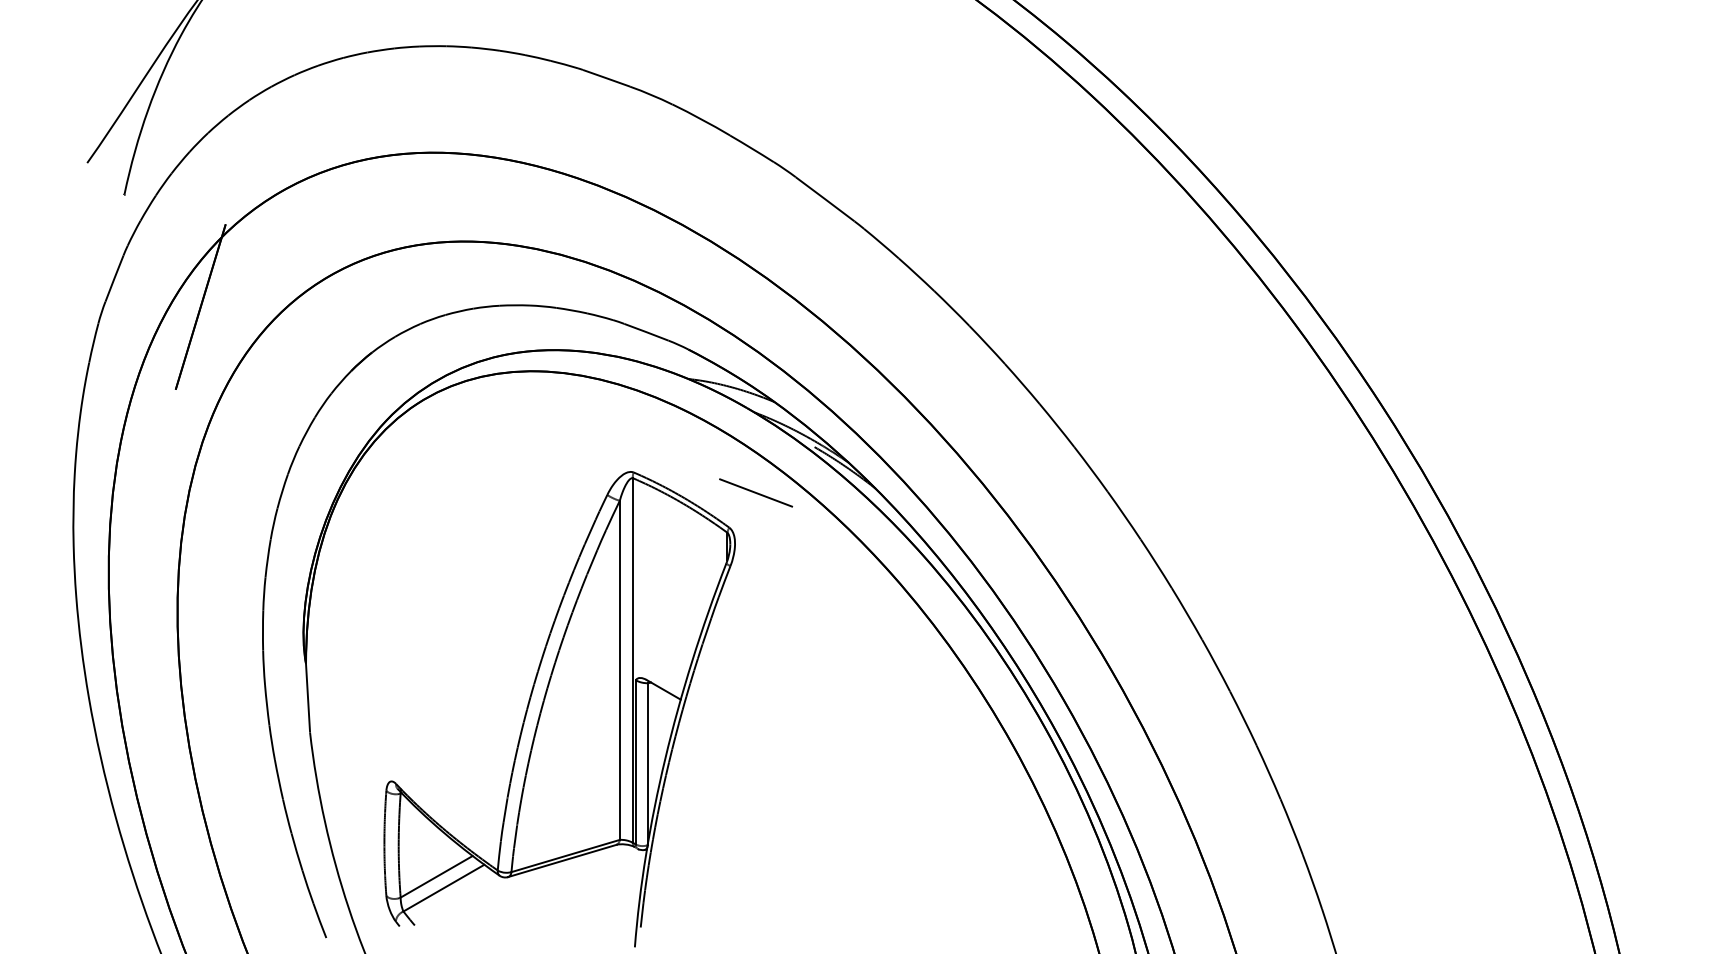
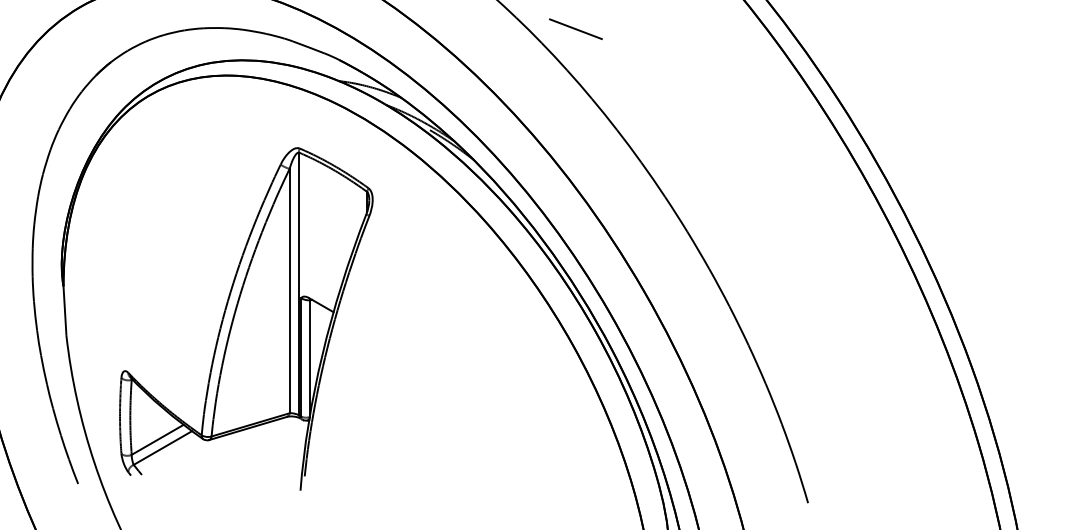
line: (755, 492) -> (575, 28), moved

